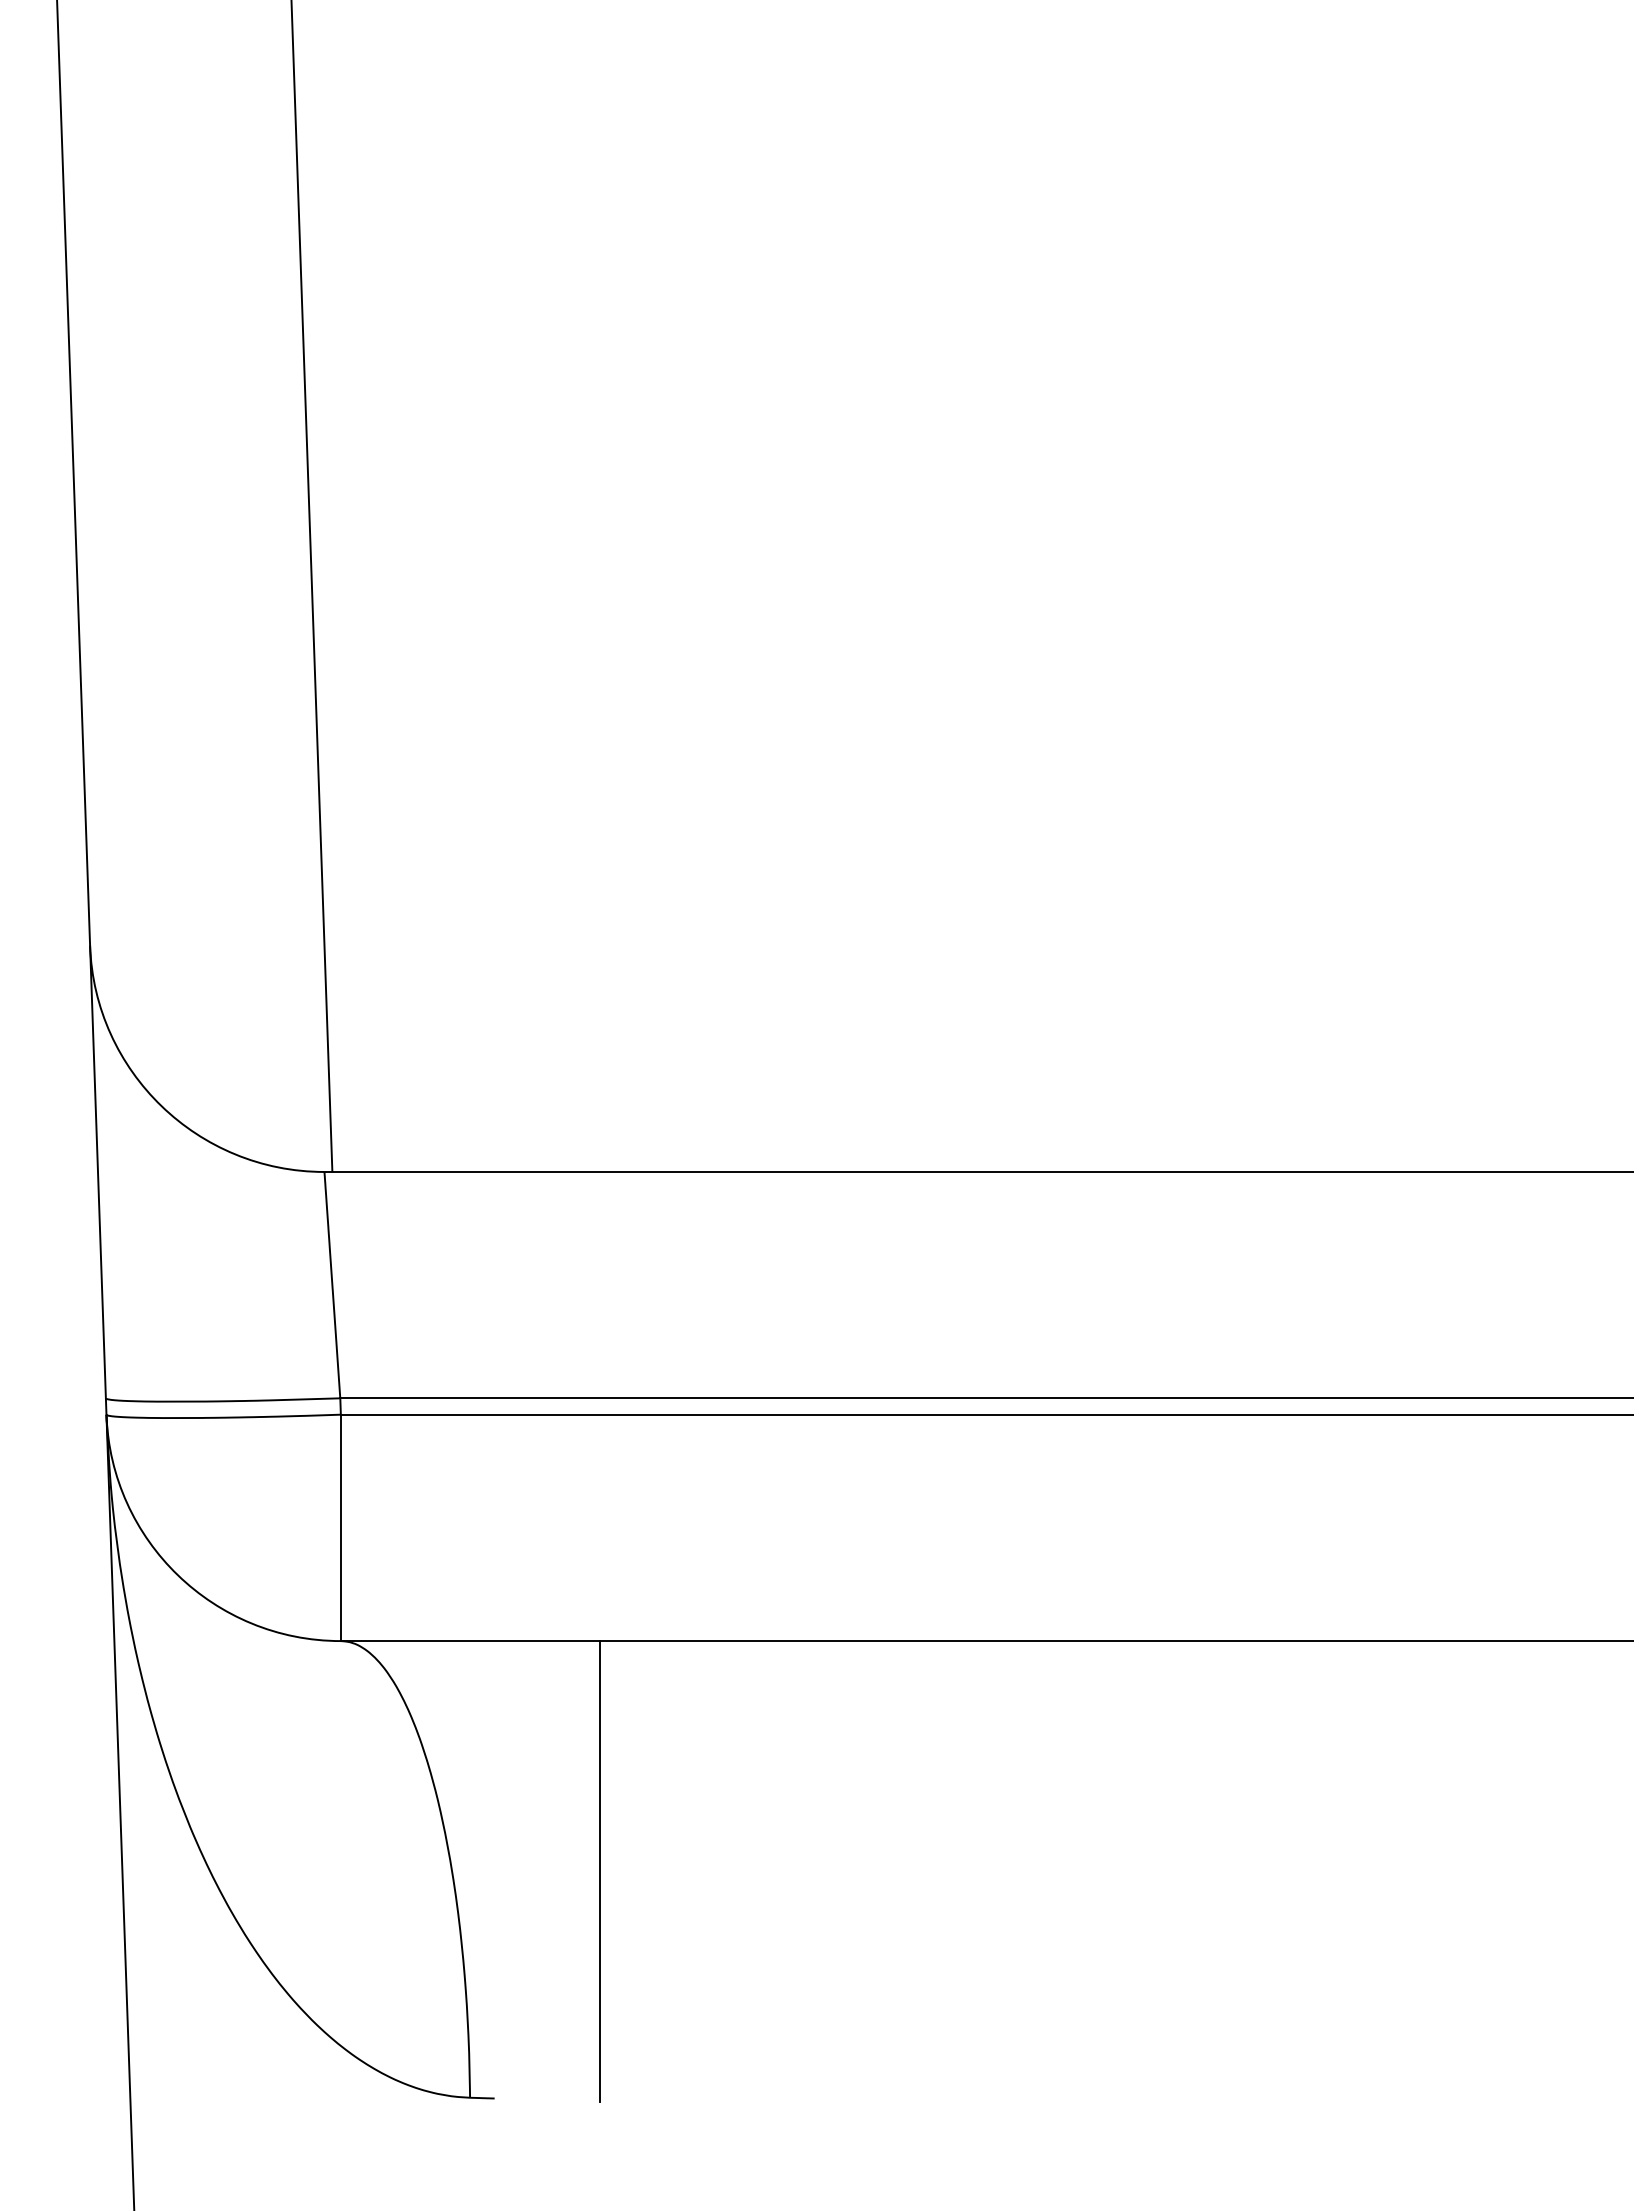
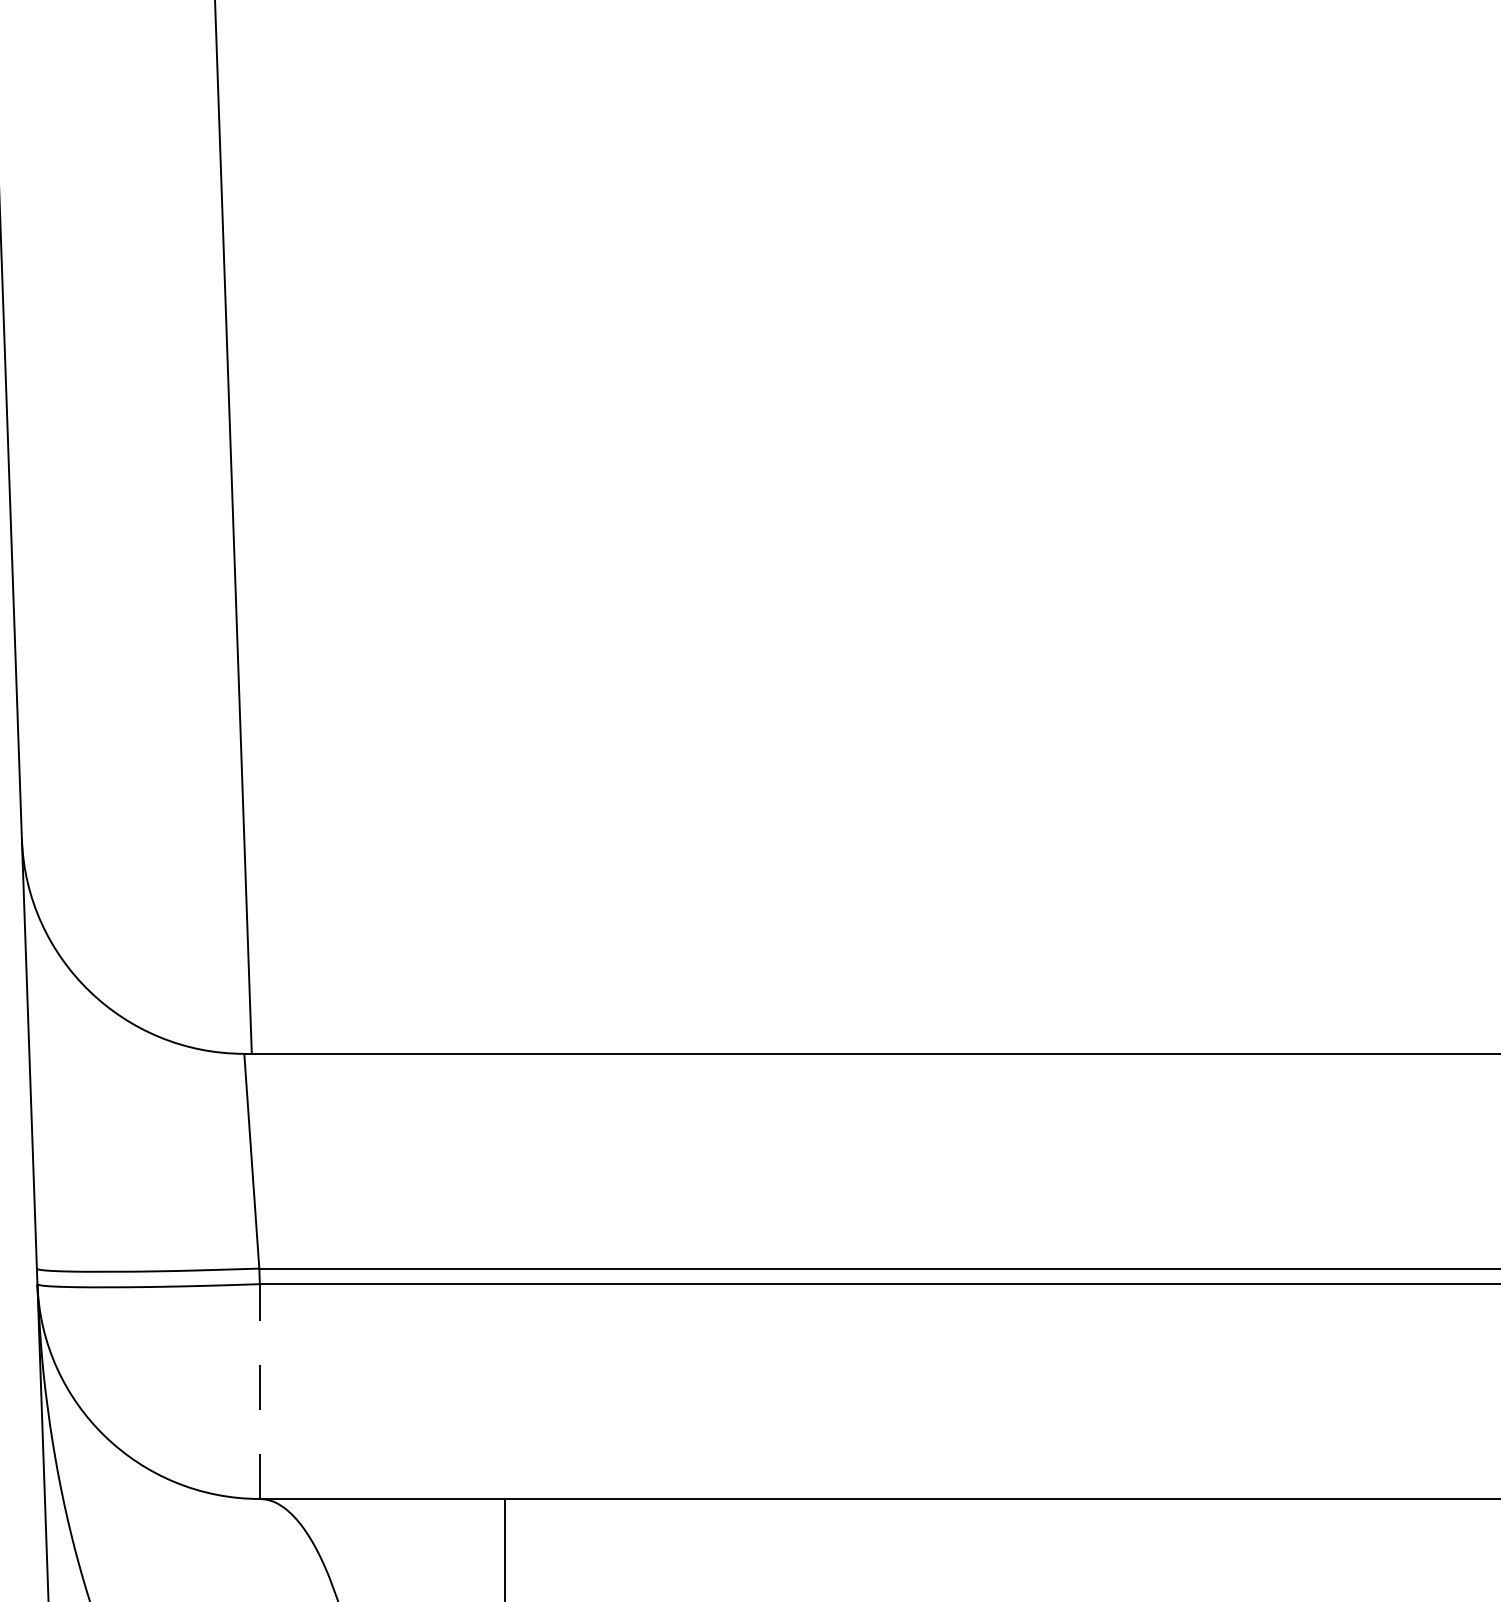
line: (340, 1527) -> (259, 1391), solid -> dashed

